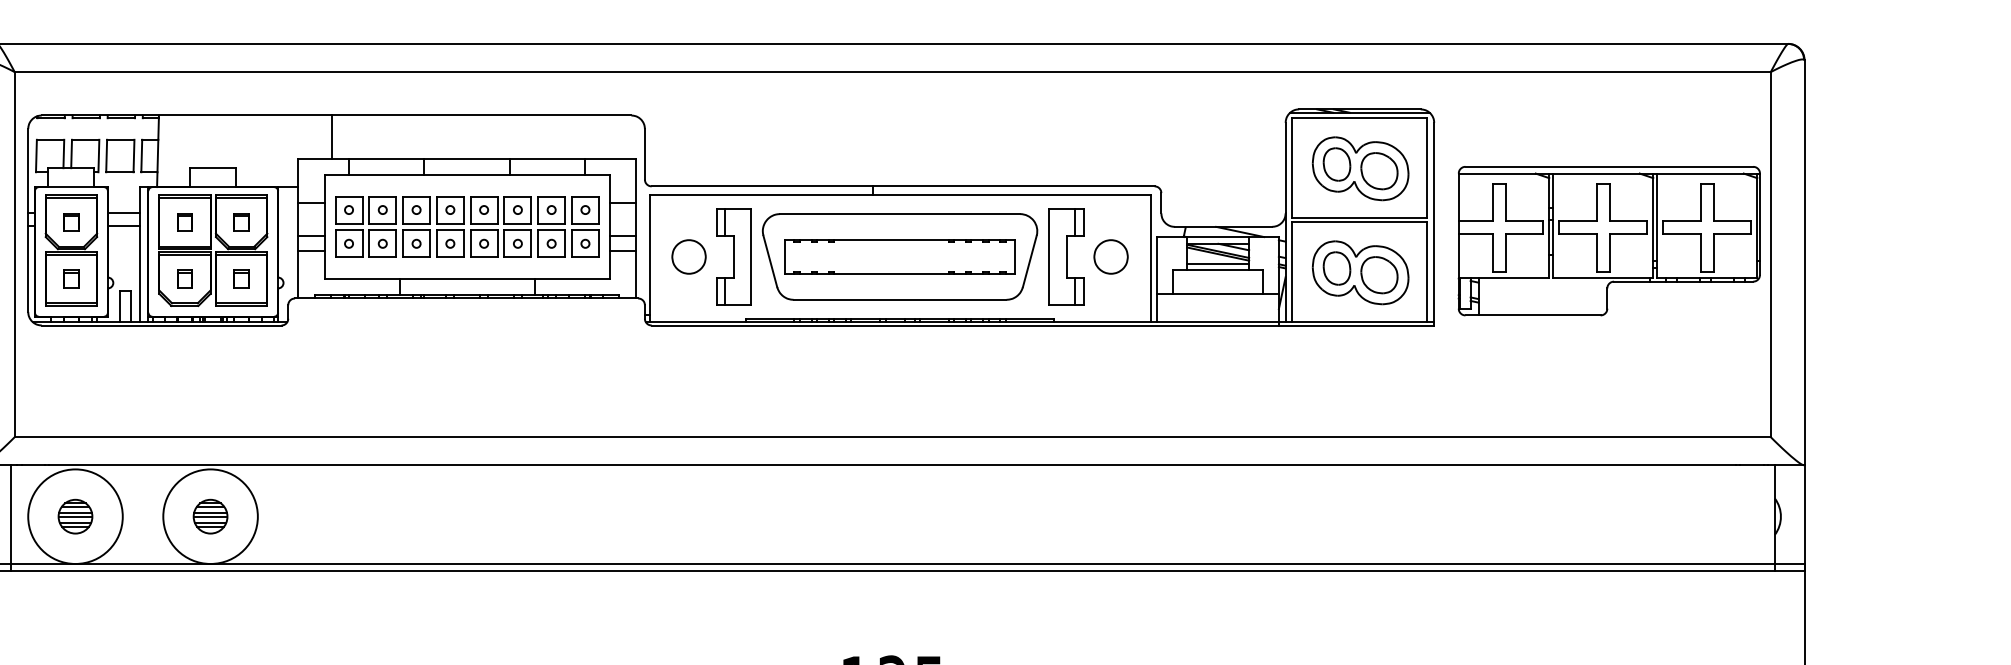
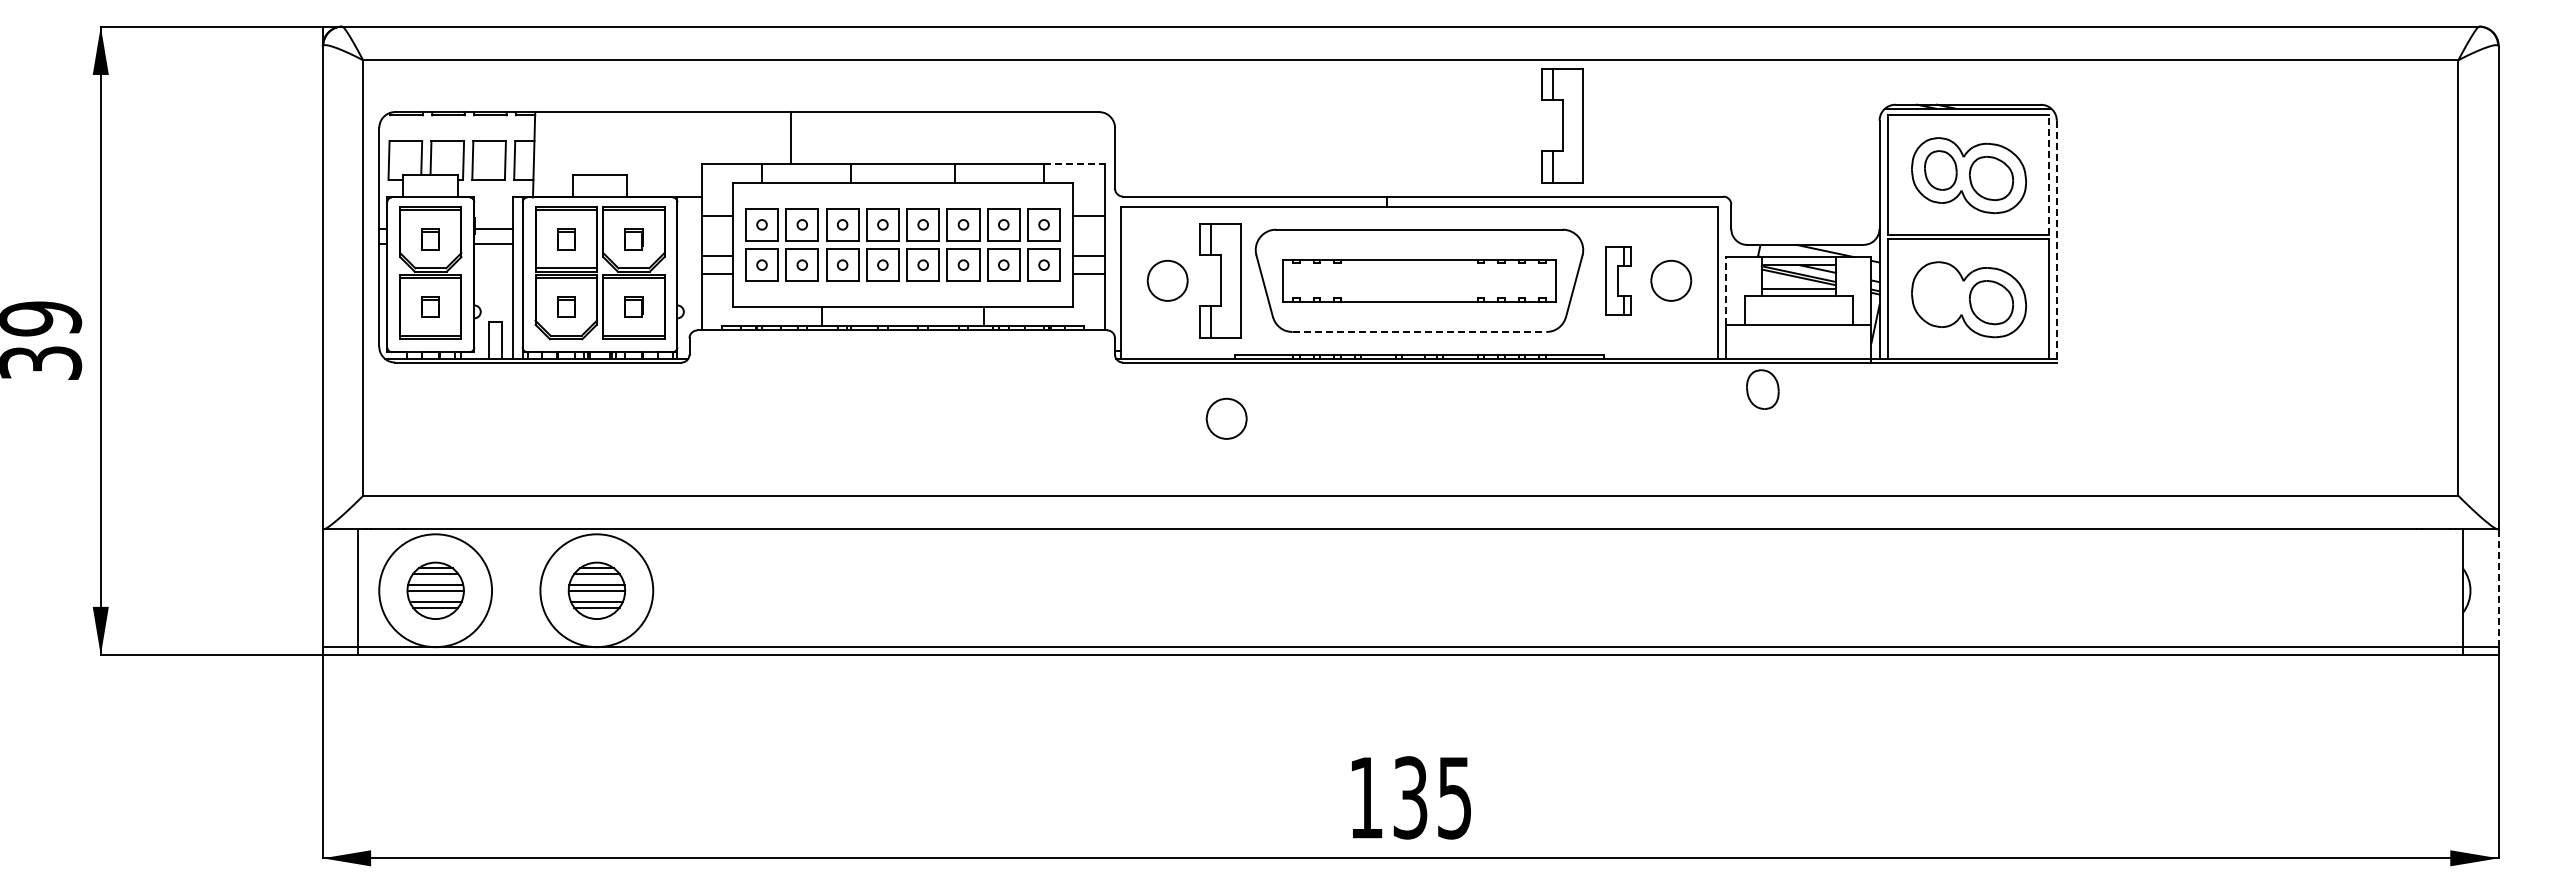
part: (1019, 126) -> (1562, 125), added
line: (331, 136) -> (790, 137), moved
line: (610, 158) -> (1074, 163), solid -> dashed
line: (1427, 167) -> (2048, 174), solid -> dashed
line: (1433, 223) -> (2056, 241), solid -> dashed
part: (1609, 240) -> (2265, 261), removed
part: (1066, 256) -> (1618, 280), size x0.6
line: (1157, 265) -> (1726, 290), solid -> dashed
part: (1336, 268) -> (1762, 389), moved
line: (900, 300) -> (1419, 332), solid -> dashed
part: (738, 372) -> (1226, 418), added
line: (1804, 514) -> (2498, 588), solid -> dashed
part: (75, 516) -> (435, 590), size x1.4
part: (210, 516) -> (596, 590), size x1.4

